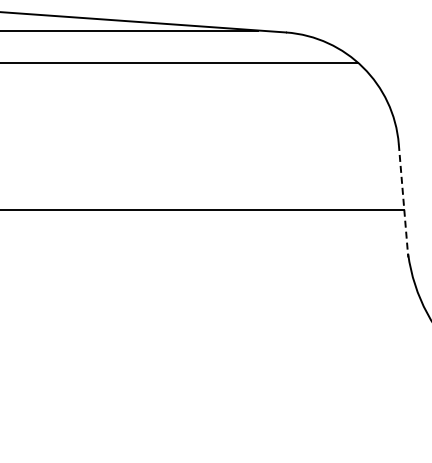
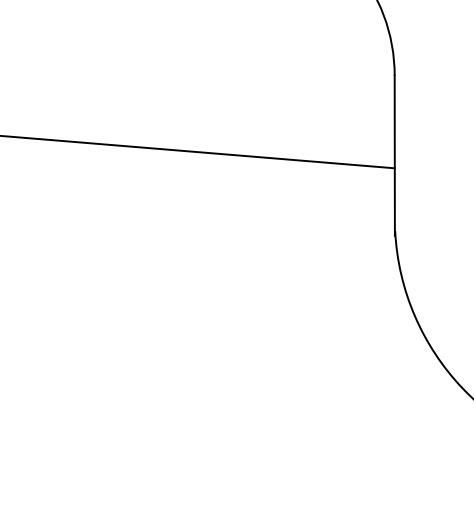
line: (403, 200) -> (394, 155), dashed -> solid

